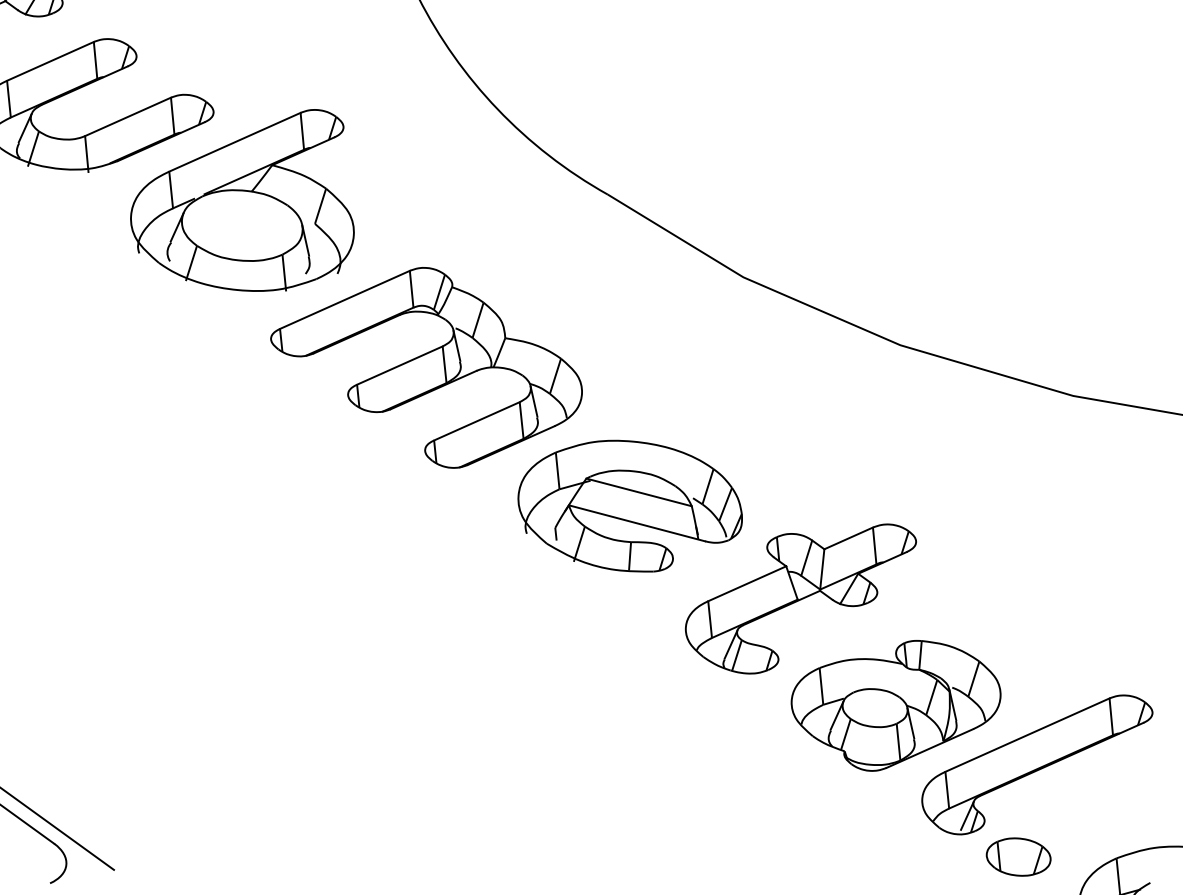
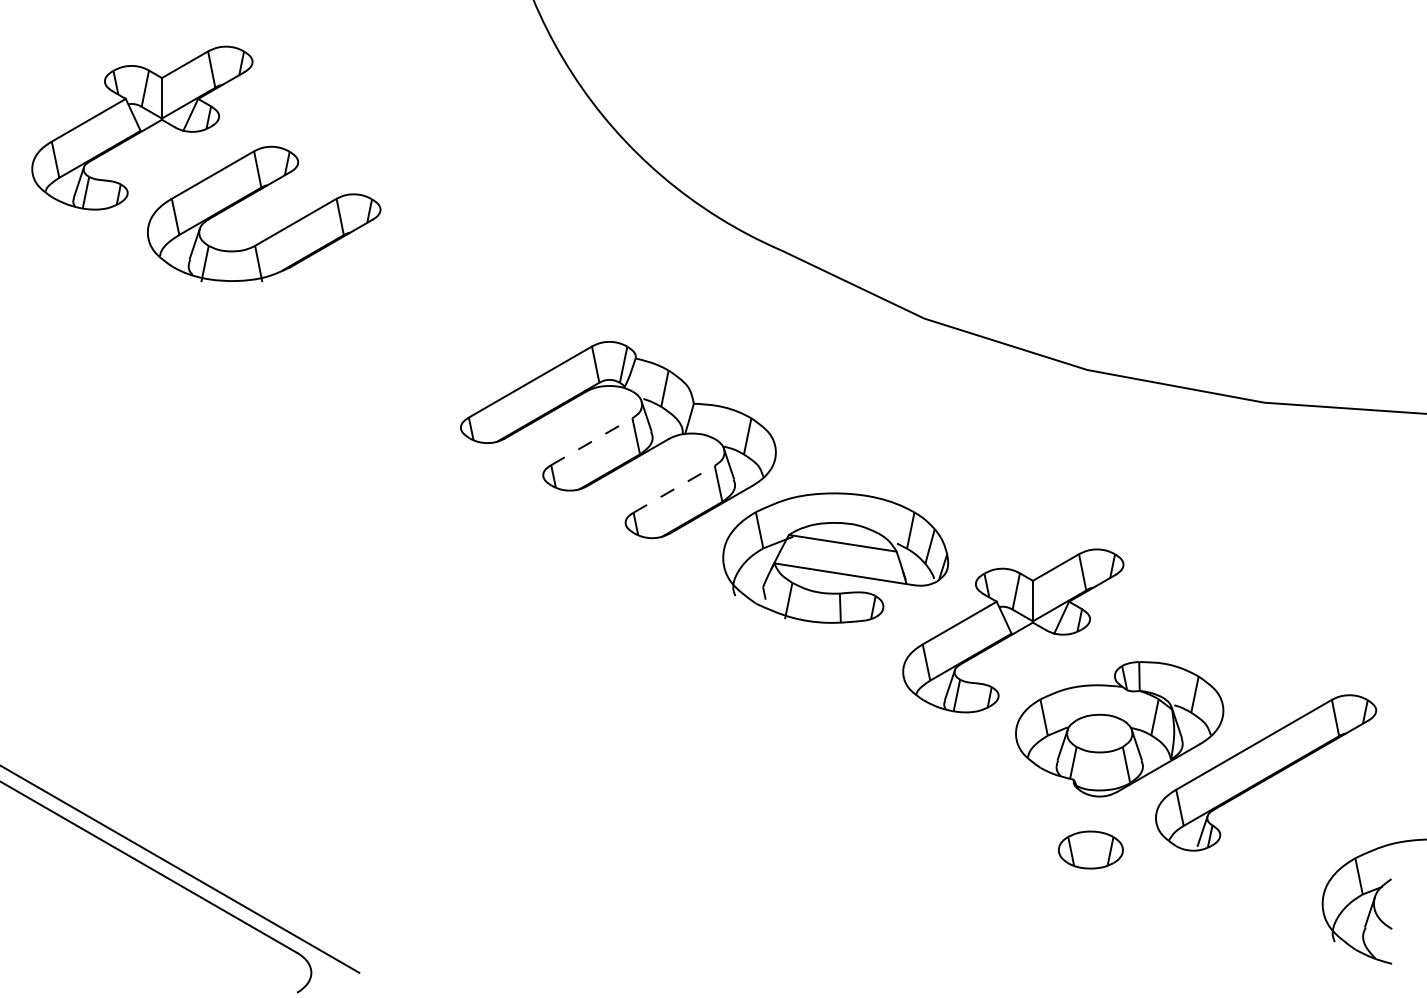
part: (245, 196) -> (420, 289), removed
line: (399, 365) -> (591, 441), solid -> dashed
line: (477, 421) -> (674, 489), solid -> dashed
part: (1018, 856) -> (1090, 849), moved

